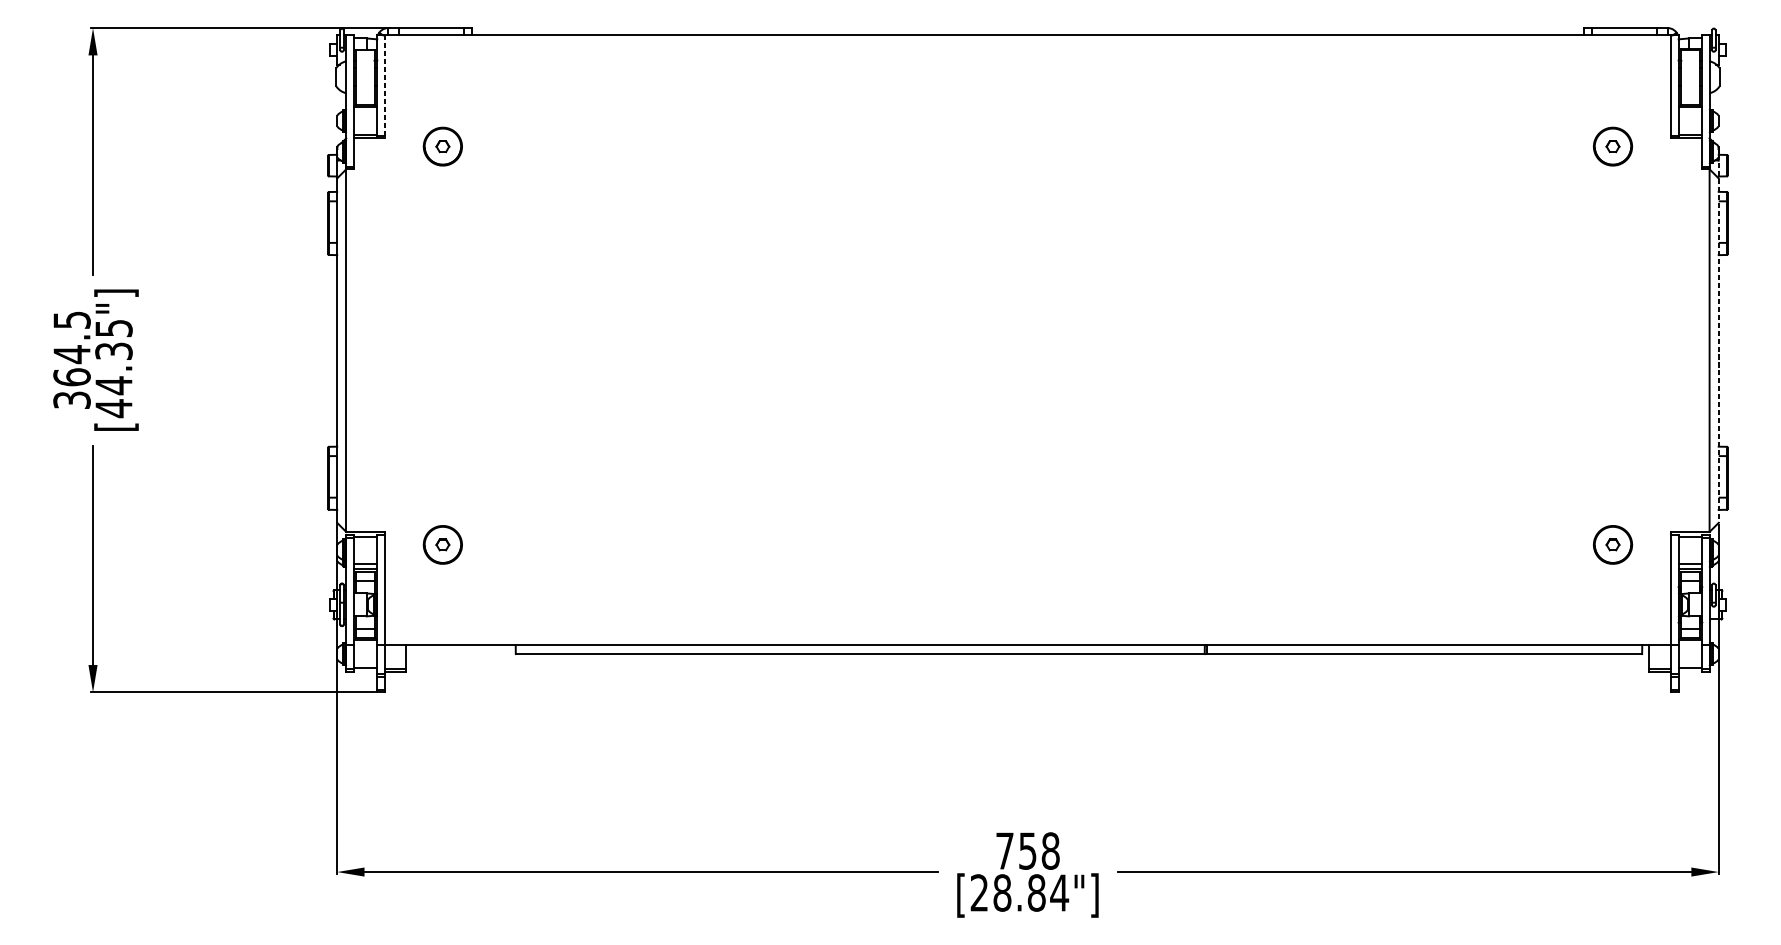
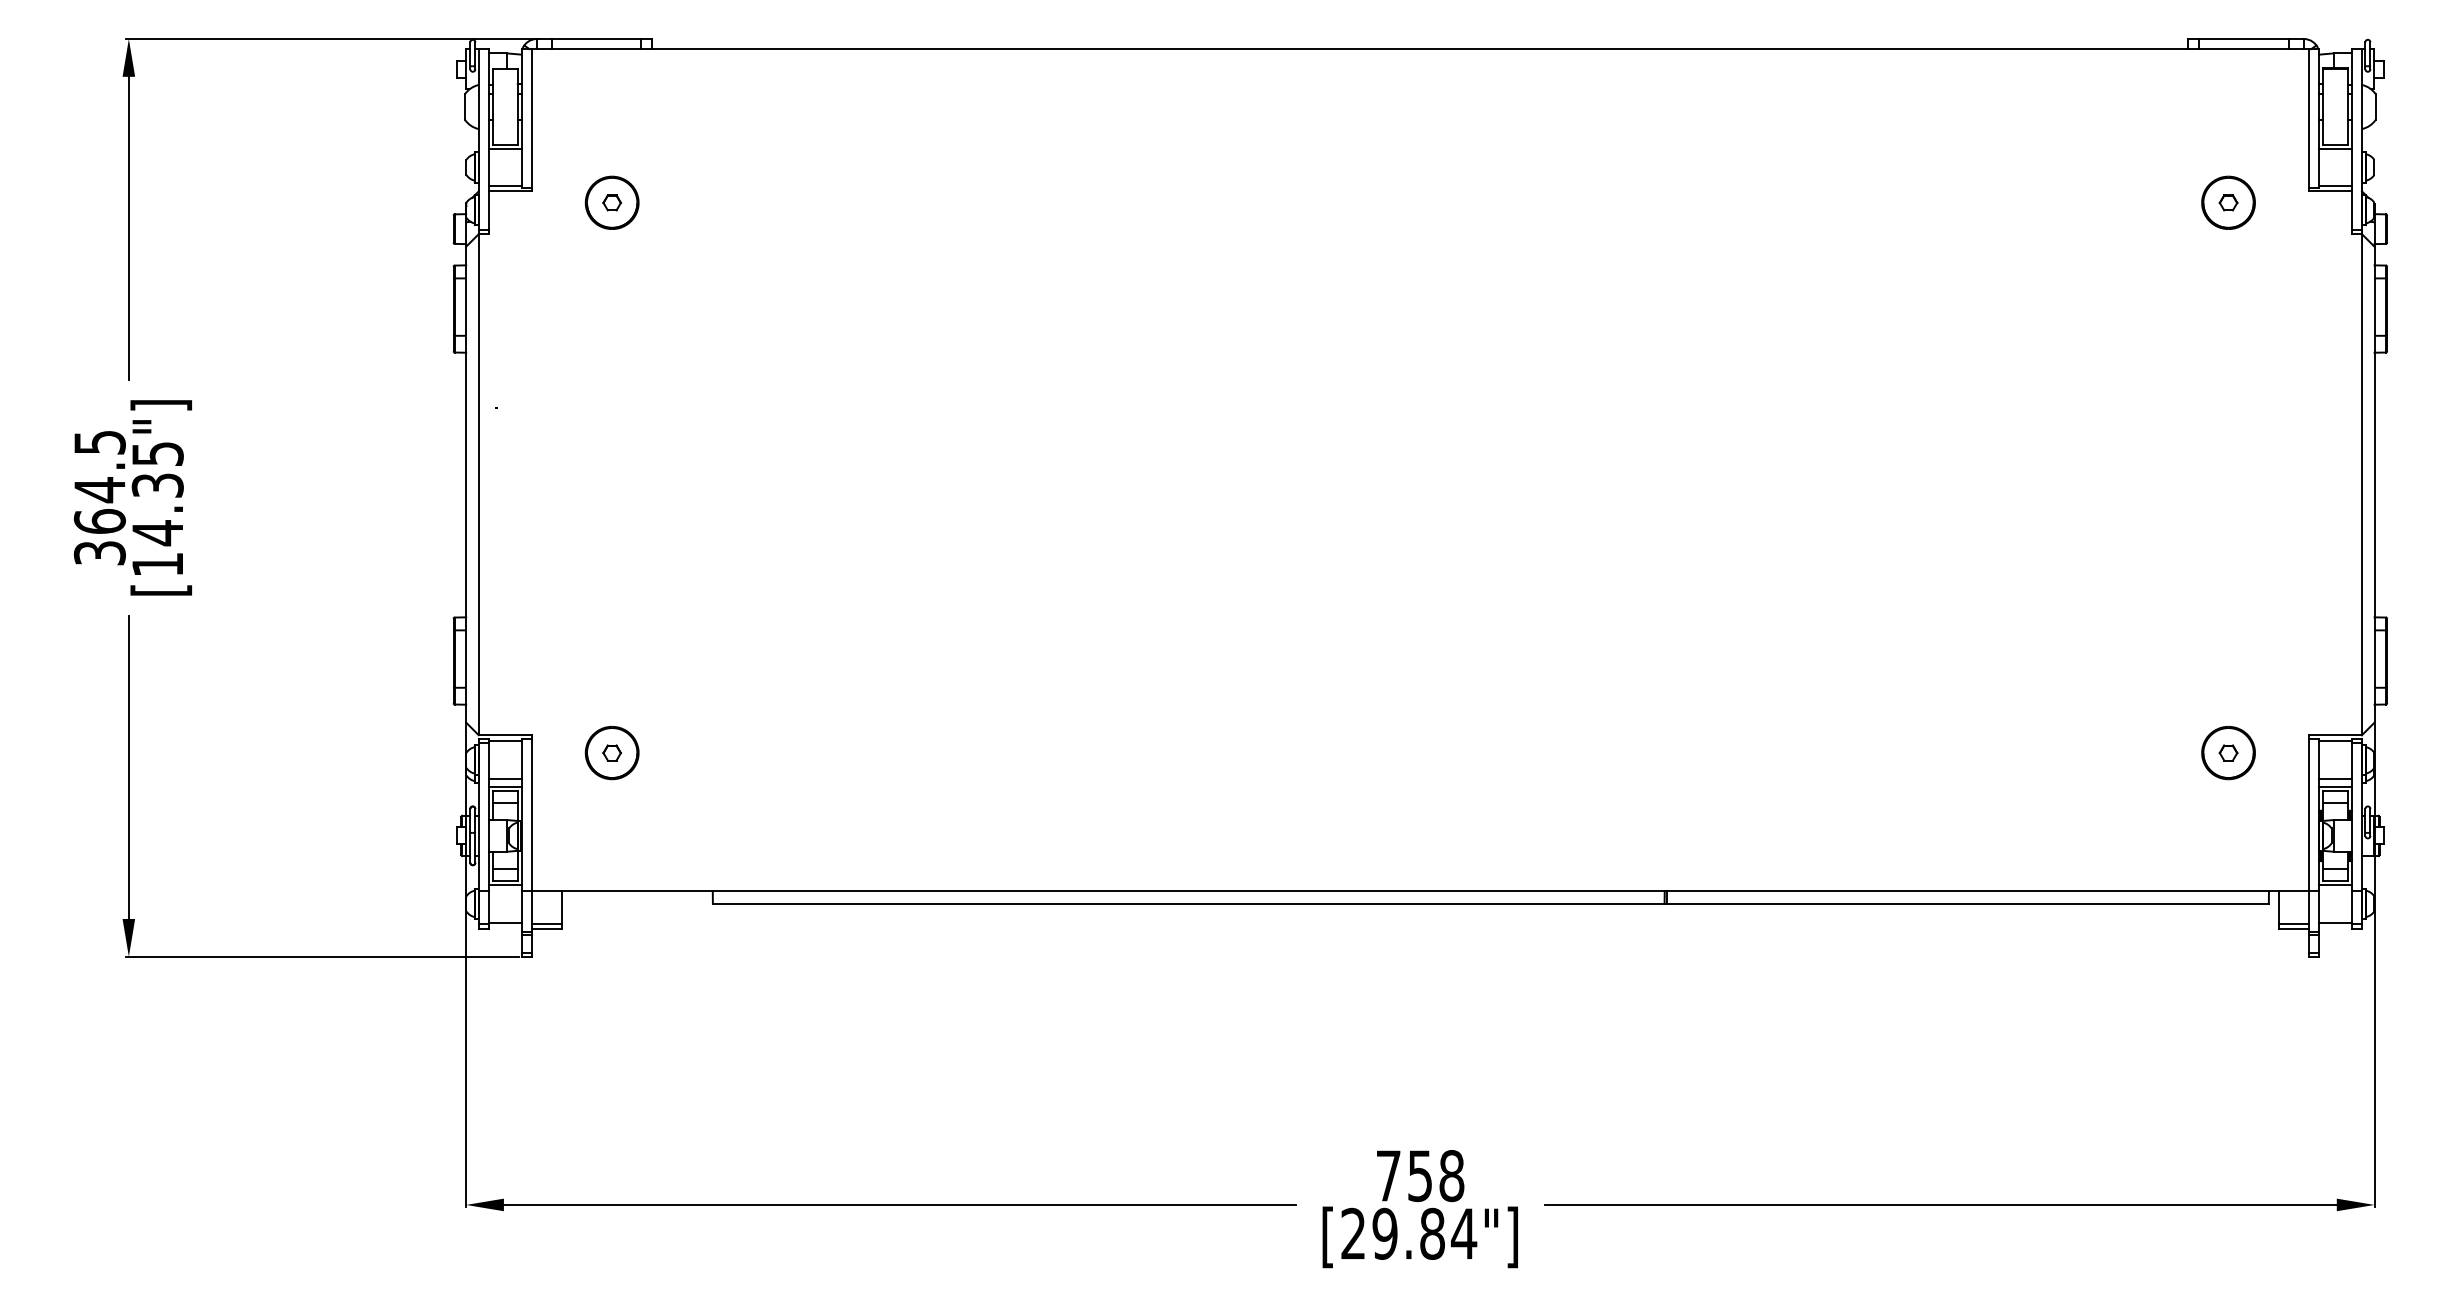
line: (384, 87) -> (531, 120), dashed -> solid
line: (1718, 335) -> (2374, 463), dashed -> solid
text: (113, 408) -> (157, 564), [44.35"] -> [14.35"]
text: (1001, 892) -> (1384, 1233), [28.84"] -> [29.84"]

